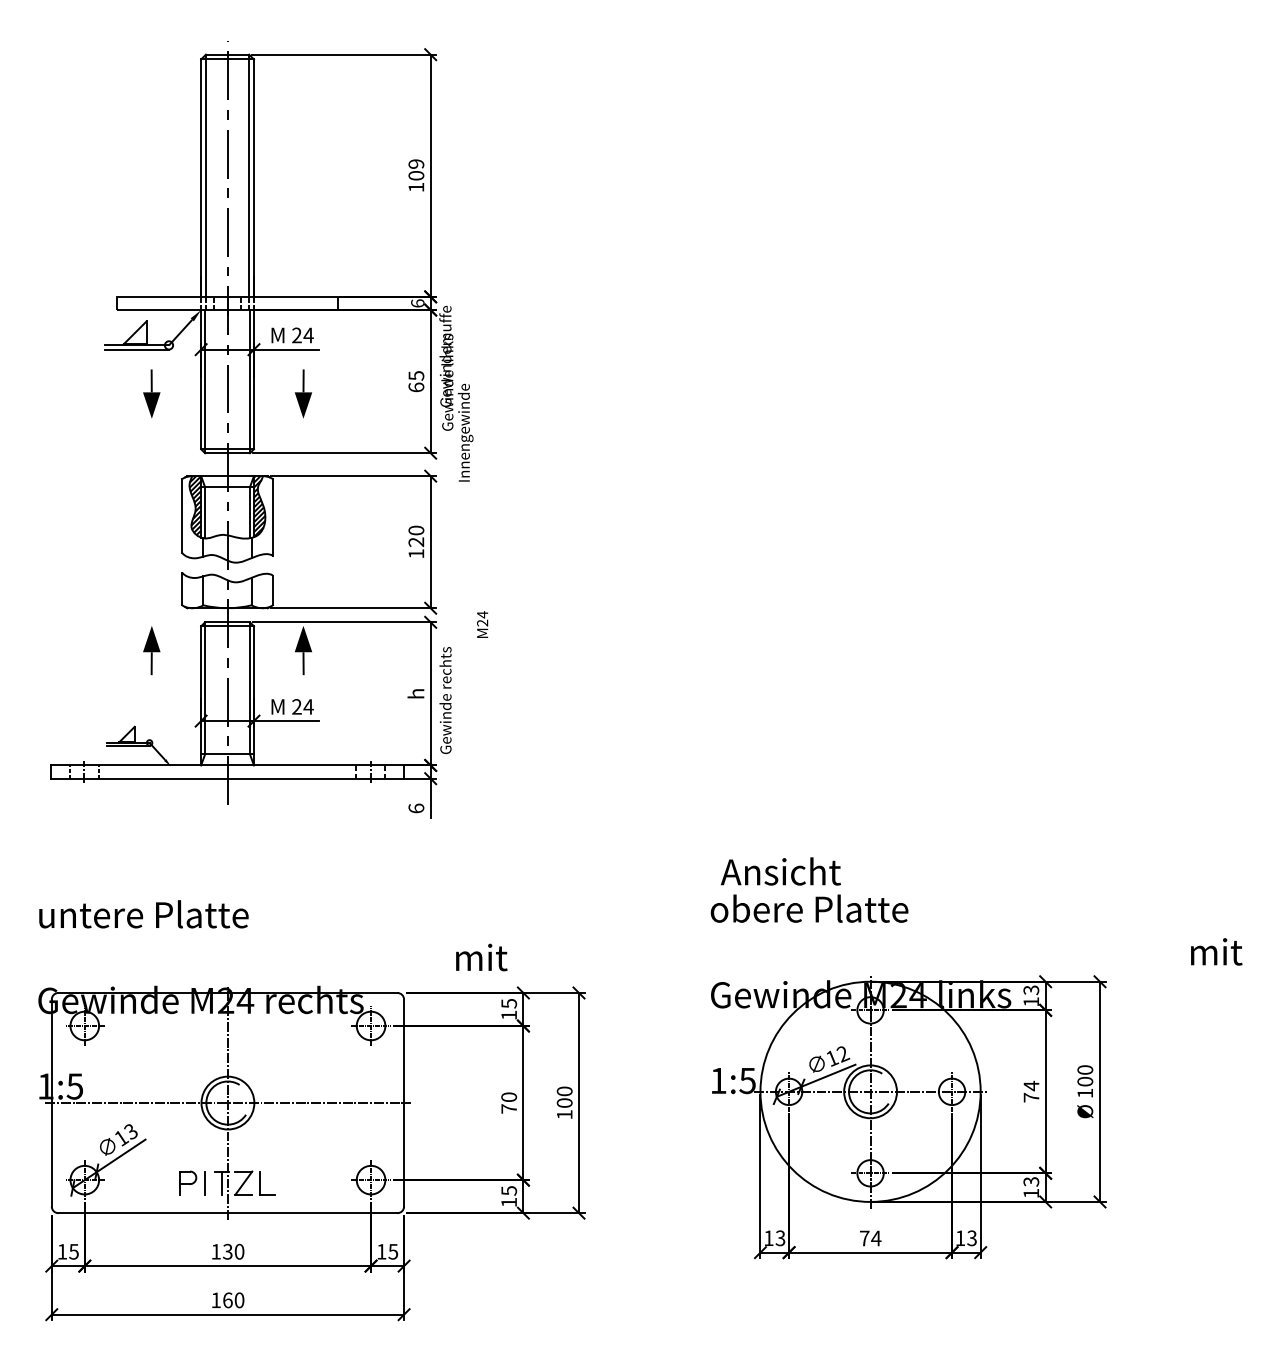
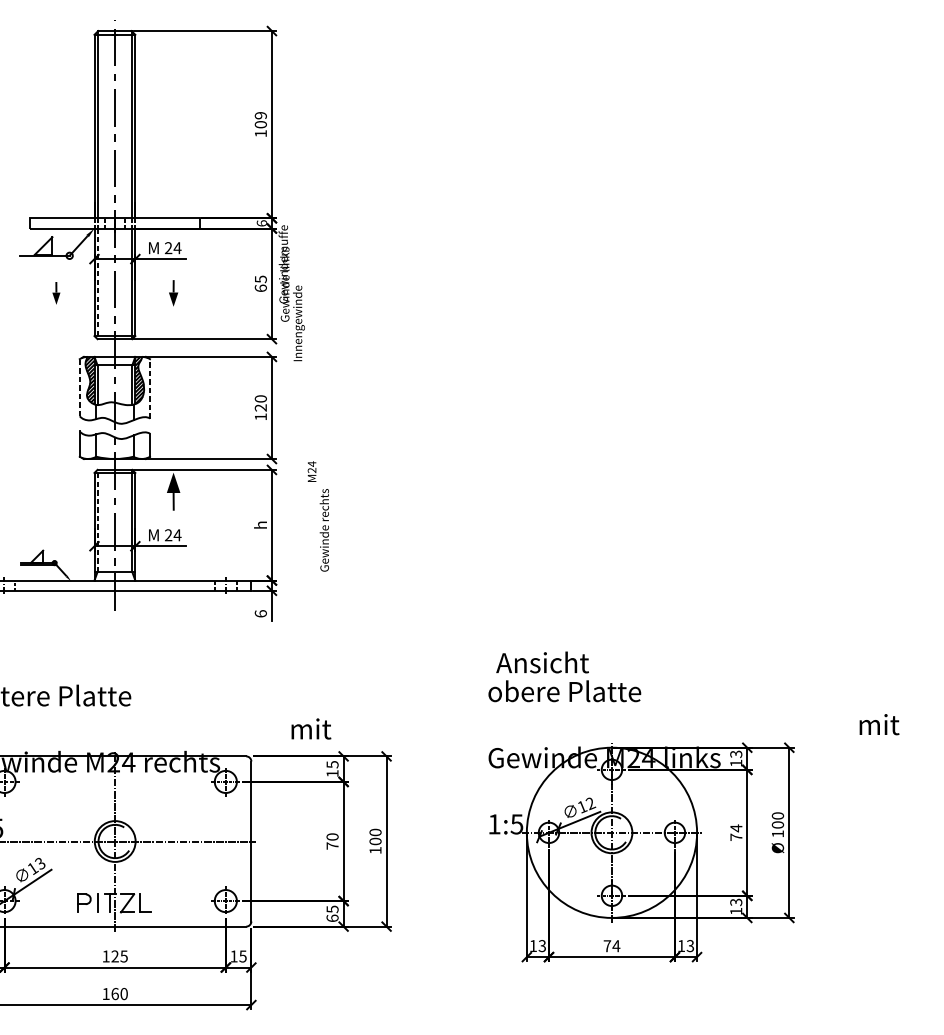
line: (136, 349) -> (44, 259), removed
line: (205, 381) -> (97, 283), solid -> dashed
part: (151, 393) -> (56, 293), size x0.6
part: (303, 393) -> (173, 293), size x0.7
line: (182, 515) -> (80, 387), solid -> dashed
line: (272, 517) -> (149, 388), solid -> dashed
part: (151, 650) -> (56, 491), removed
line: (205, 687) -> (97, 520), solid -> dashed
text: (445, 700) -> (324, 530), moved
text: (509, 1202) -> (332, 918), 15 -> 65
text: (233, 1251) -> (119, 956), 130 -> 125

